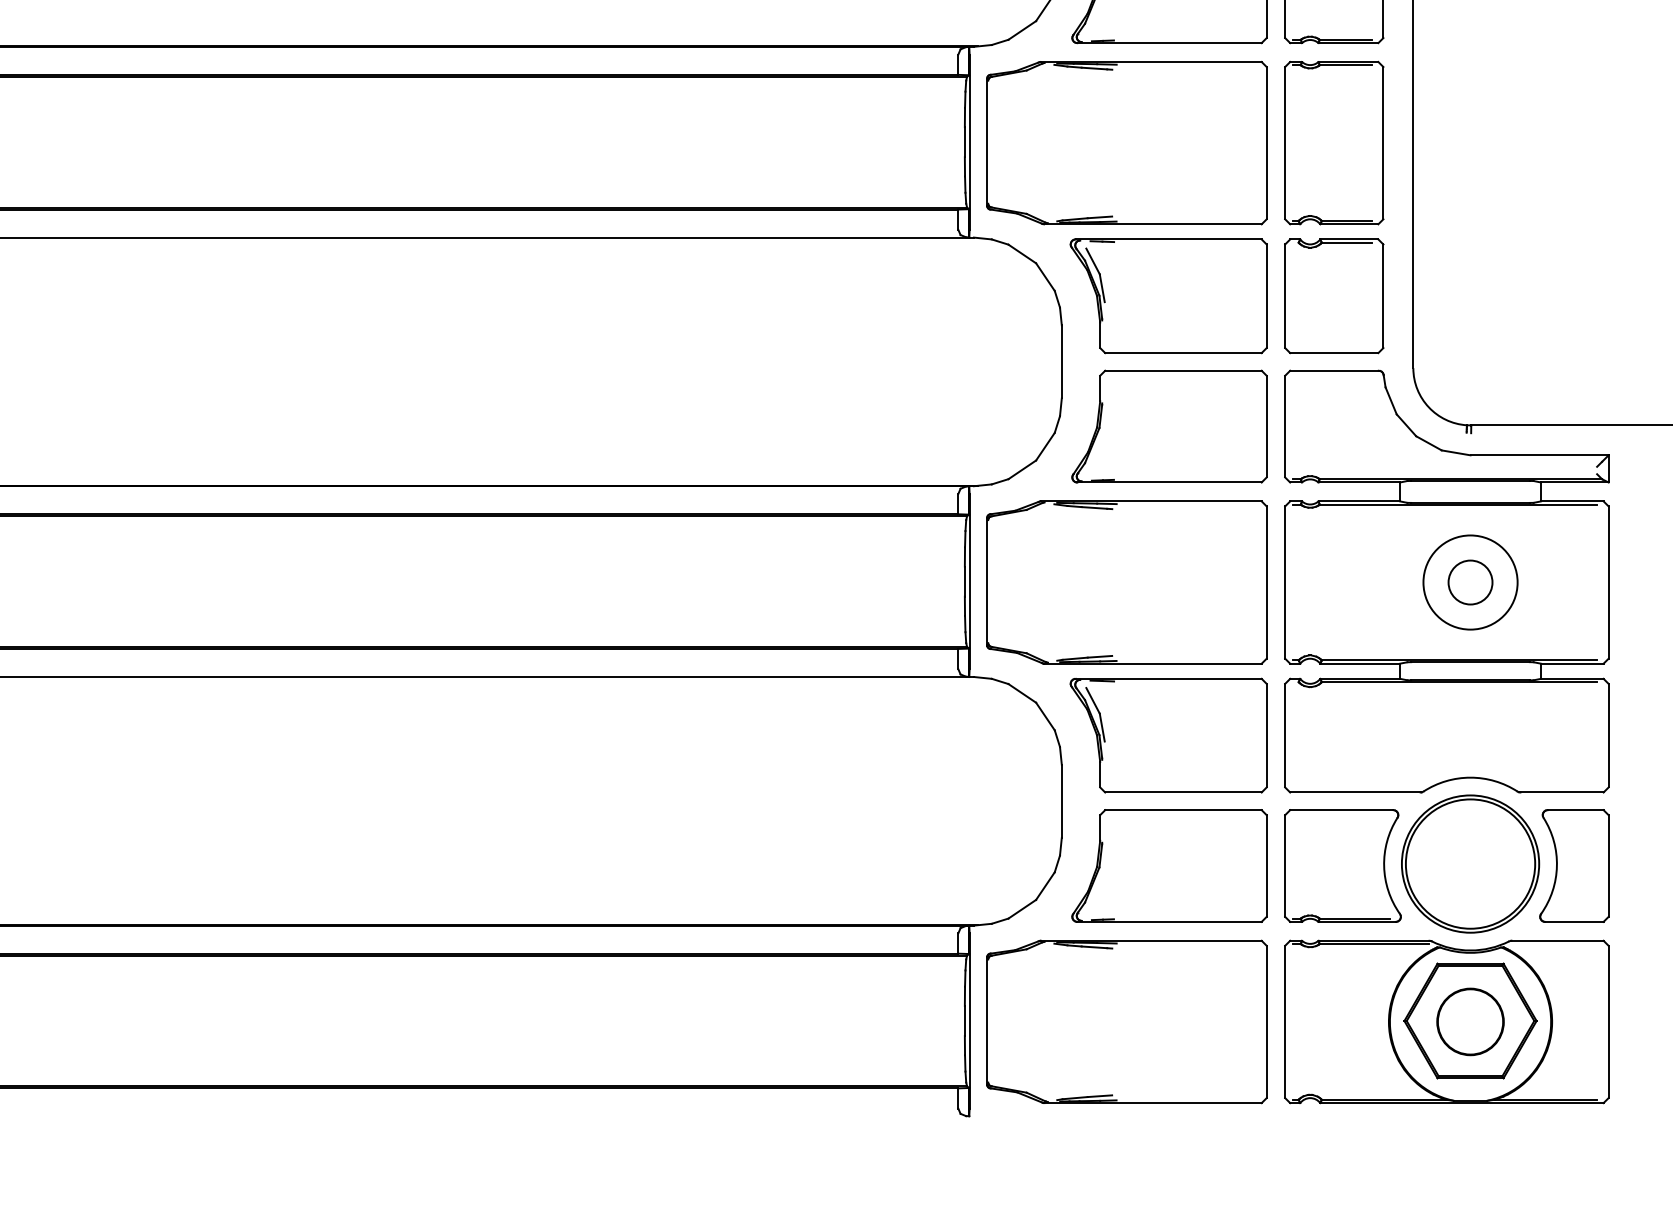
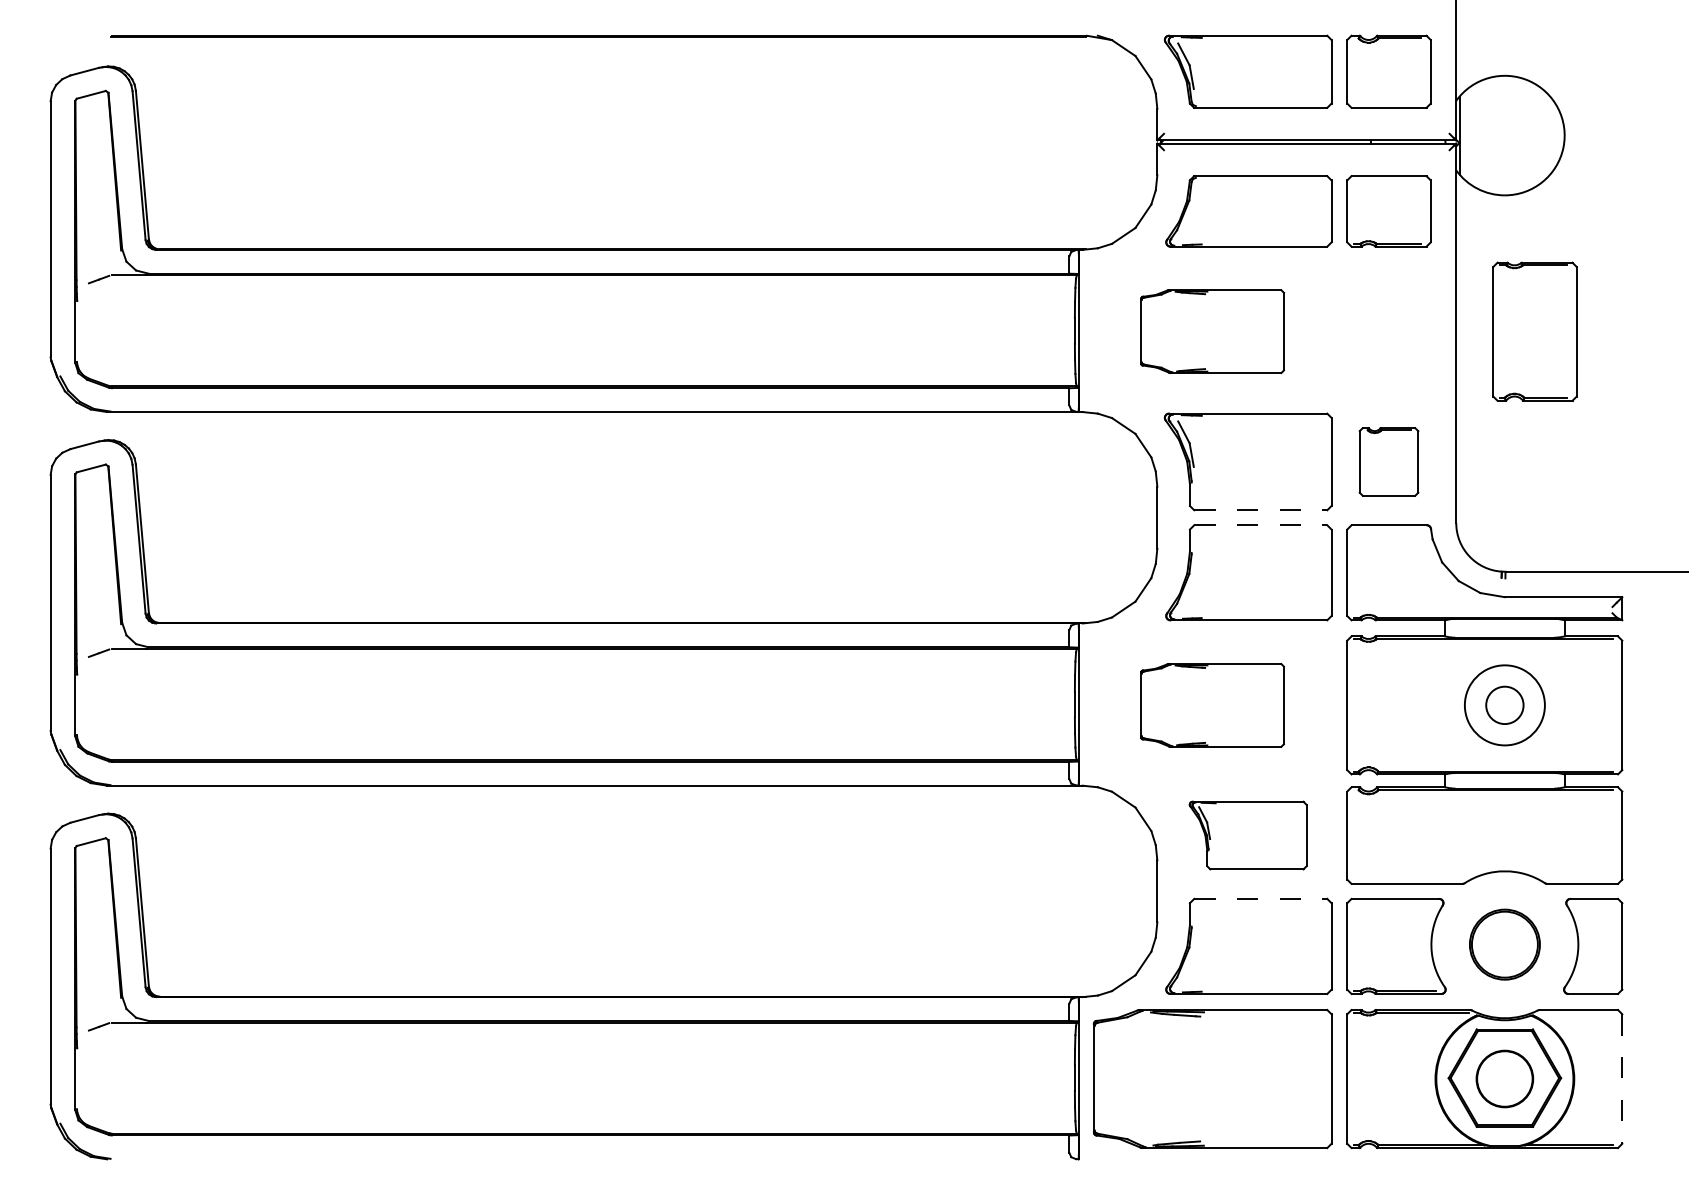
part: (1126, 142) -> (1212, 331), size x0.6
part: (1333, 142) -> (1534, 331), moved
part: (1333, 295) -> (1388, 461), size x0.7
line: (1183, 353) -> (1260, 510), solid -> dashed
line: (1183, 371) -> (1260, 525), solid -> dashed
part: (1126, 582) -> (1212, 705), size x0.6
part: (1167, 735) -> (1247, 835), size x0.7
line: (1183, 809) -> (1260, 898), solid -> dashed
part: (1470, 863) -> (1504, 944), size x0.6
line: (1608, 1022) -> (1622, 1079), solid -> dashed

